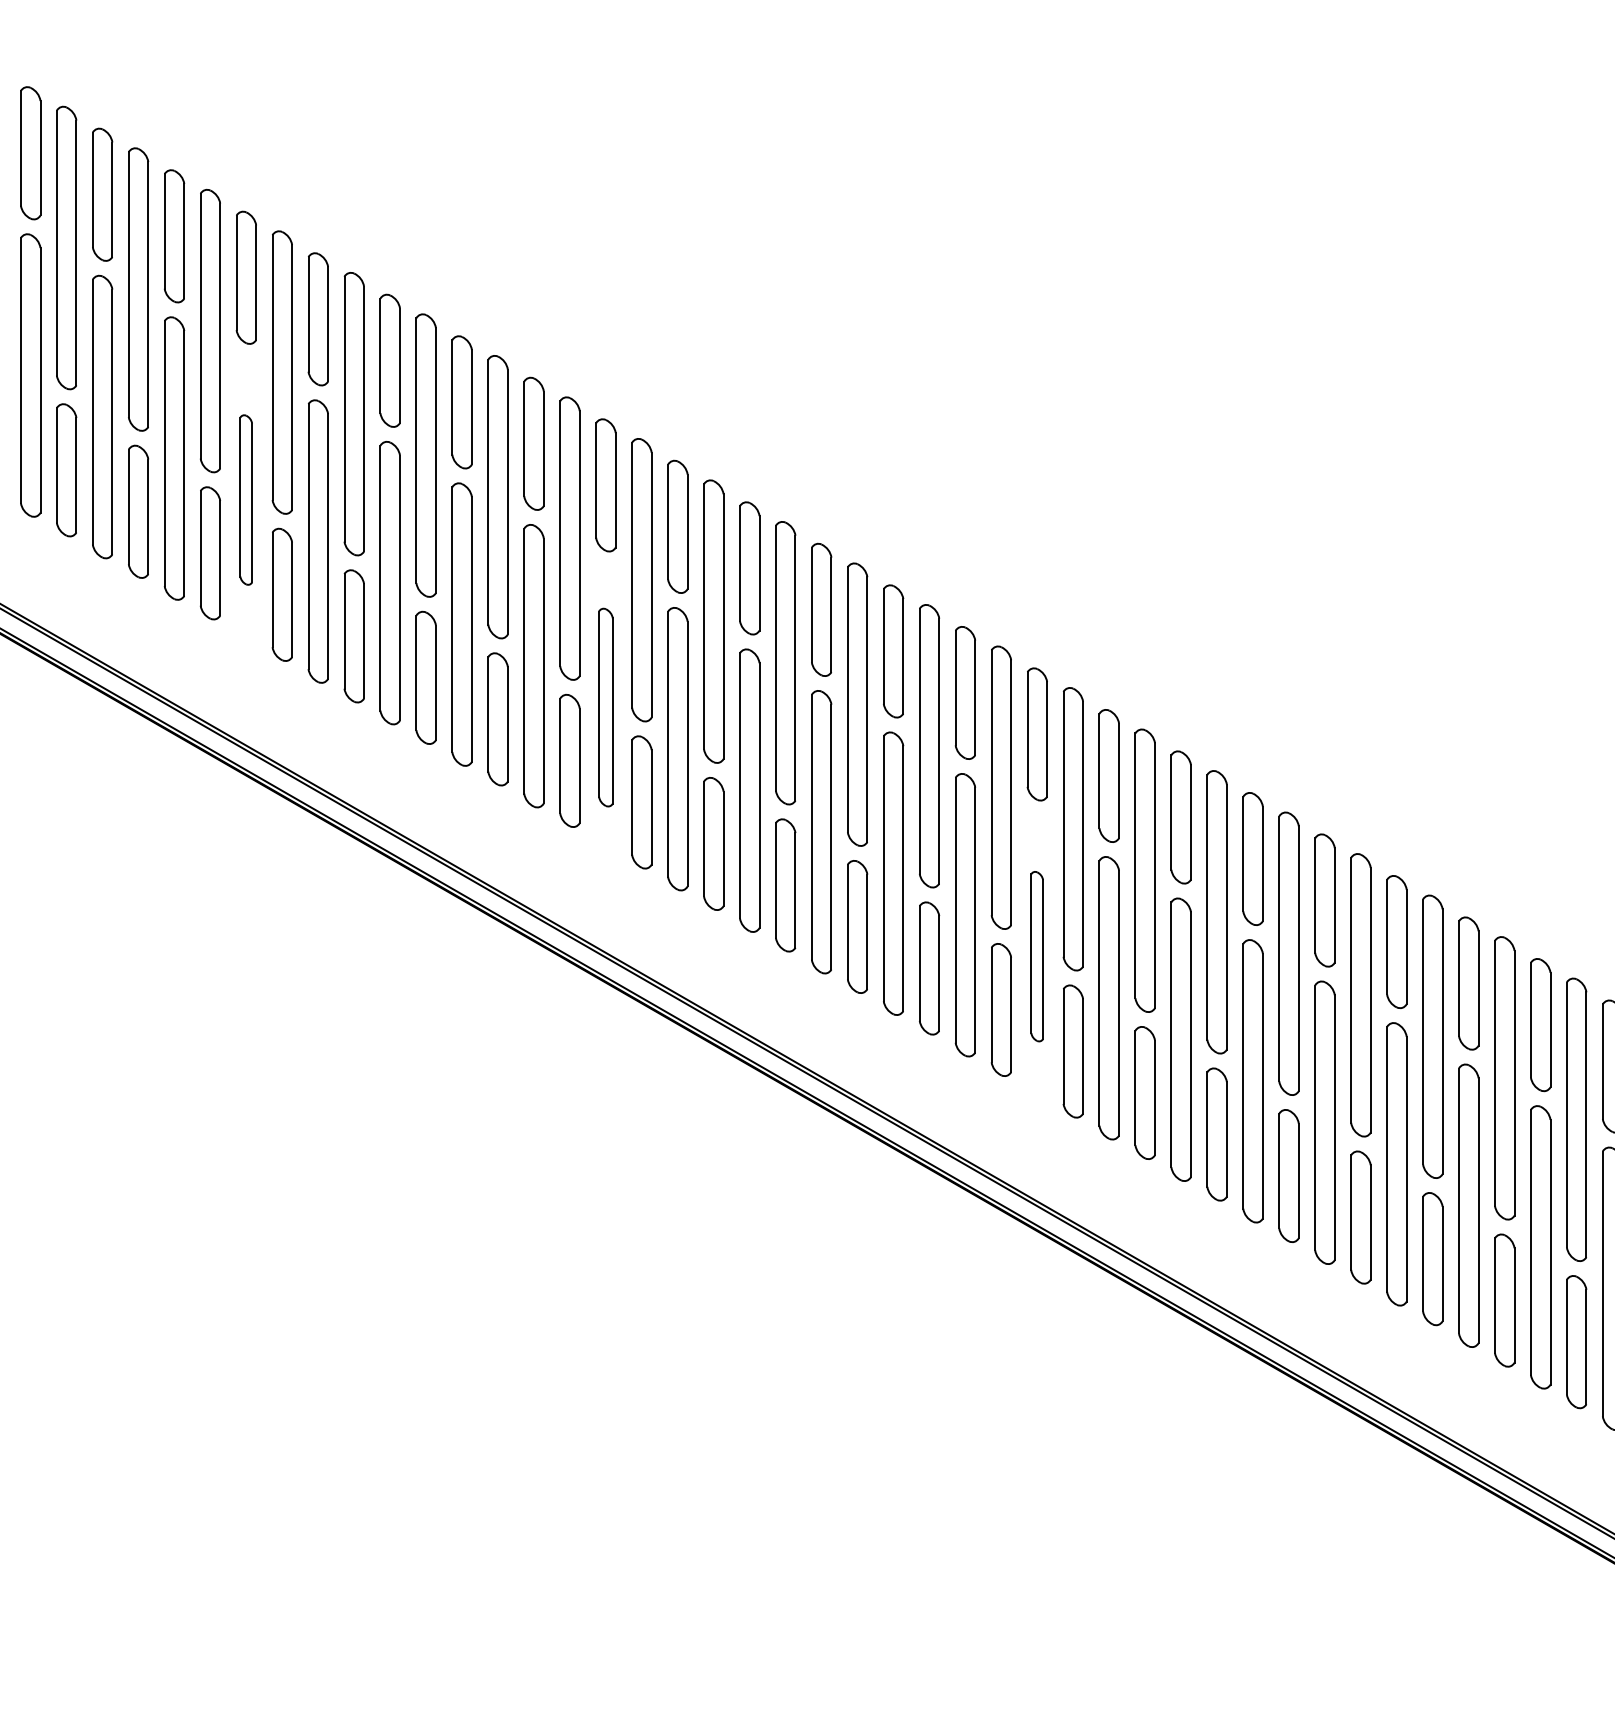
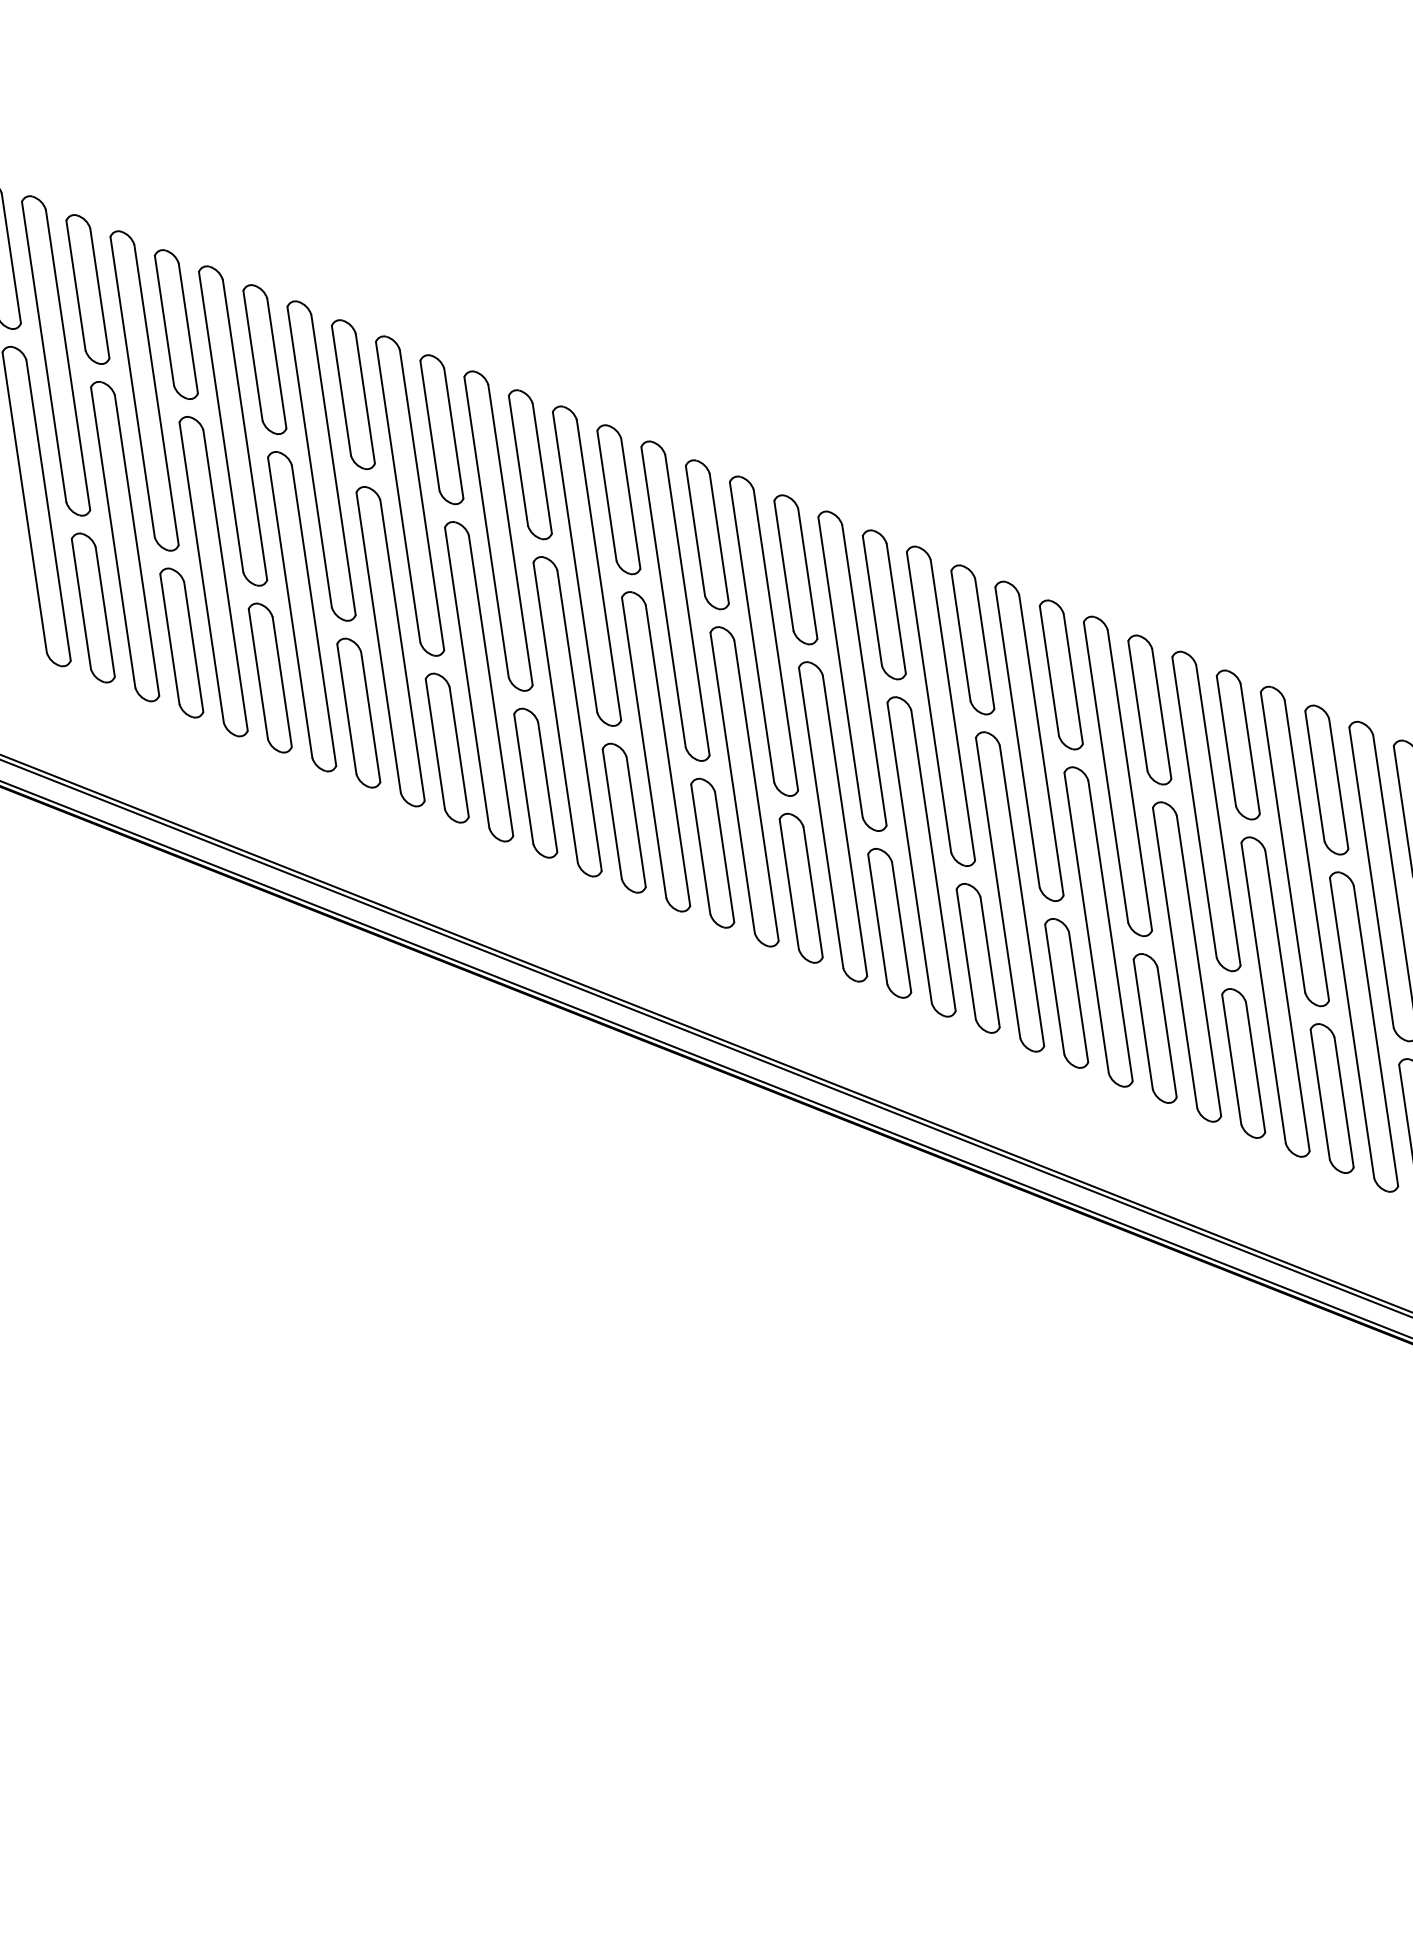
part: (245, 499) -> (300, 611), size x1.67
part: (605, 707) -> (744, 786), size x1.43
part: (1036, 956) -> (1274, 996), size x1.67

